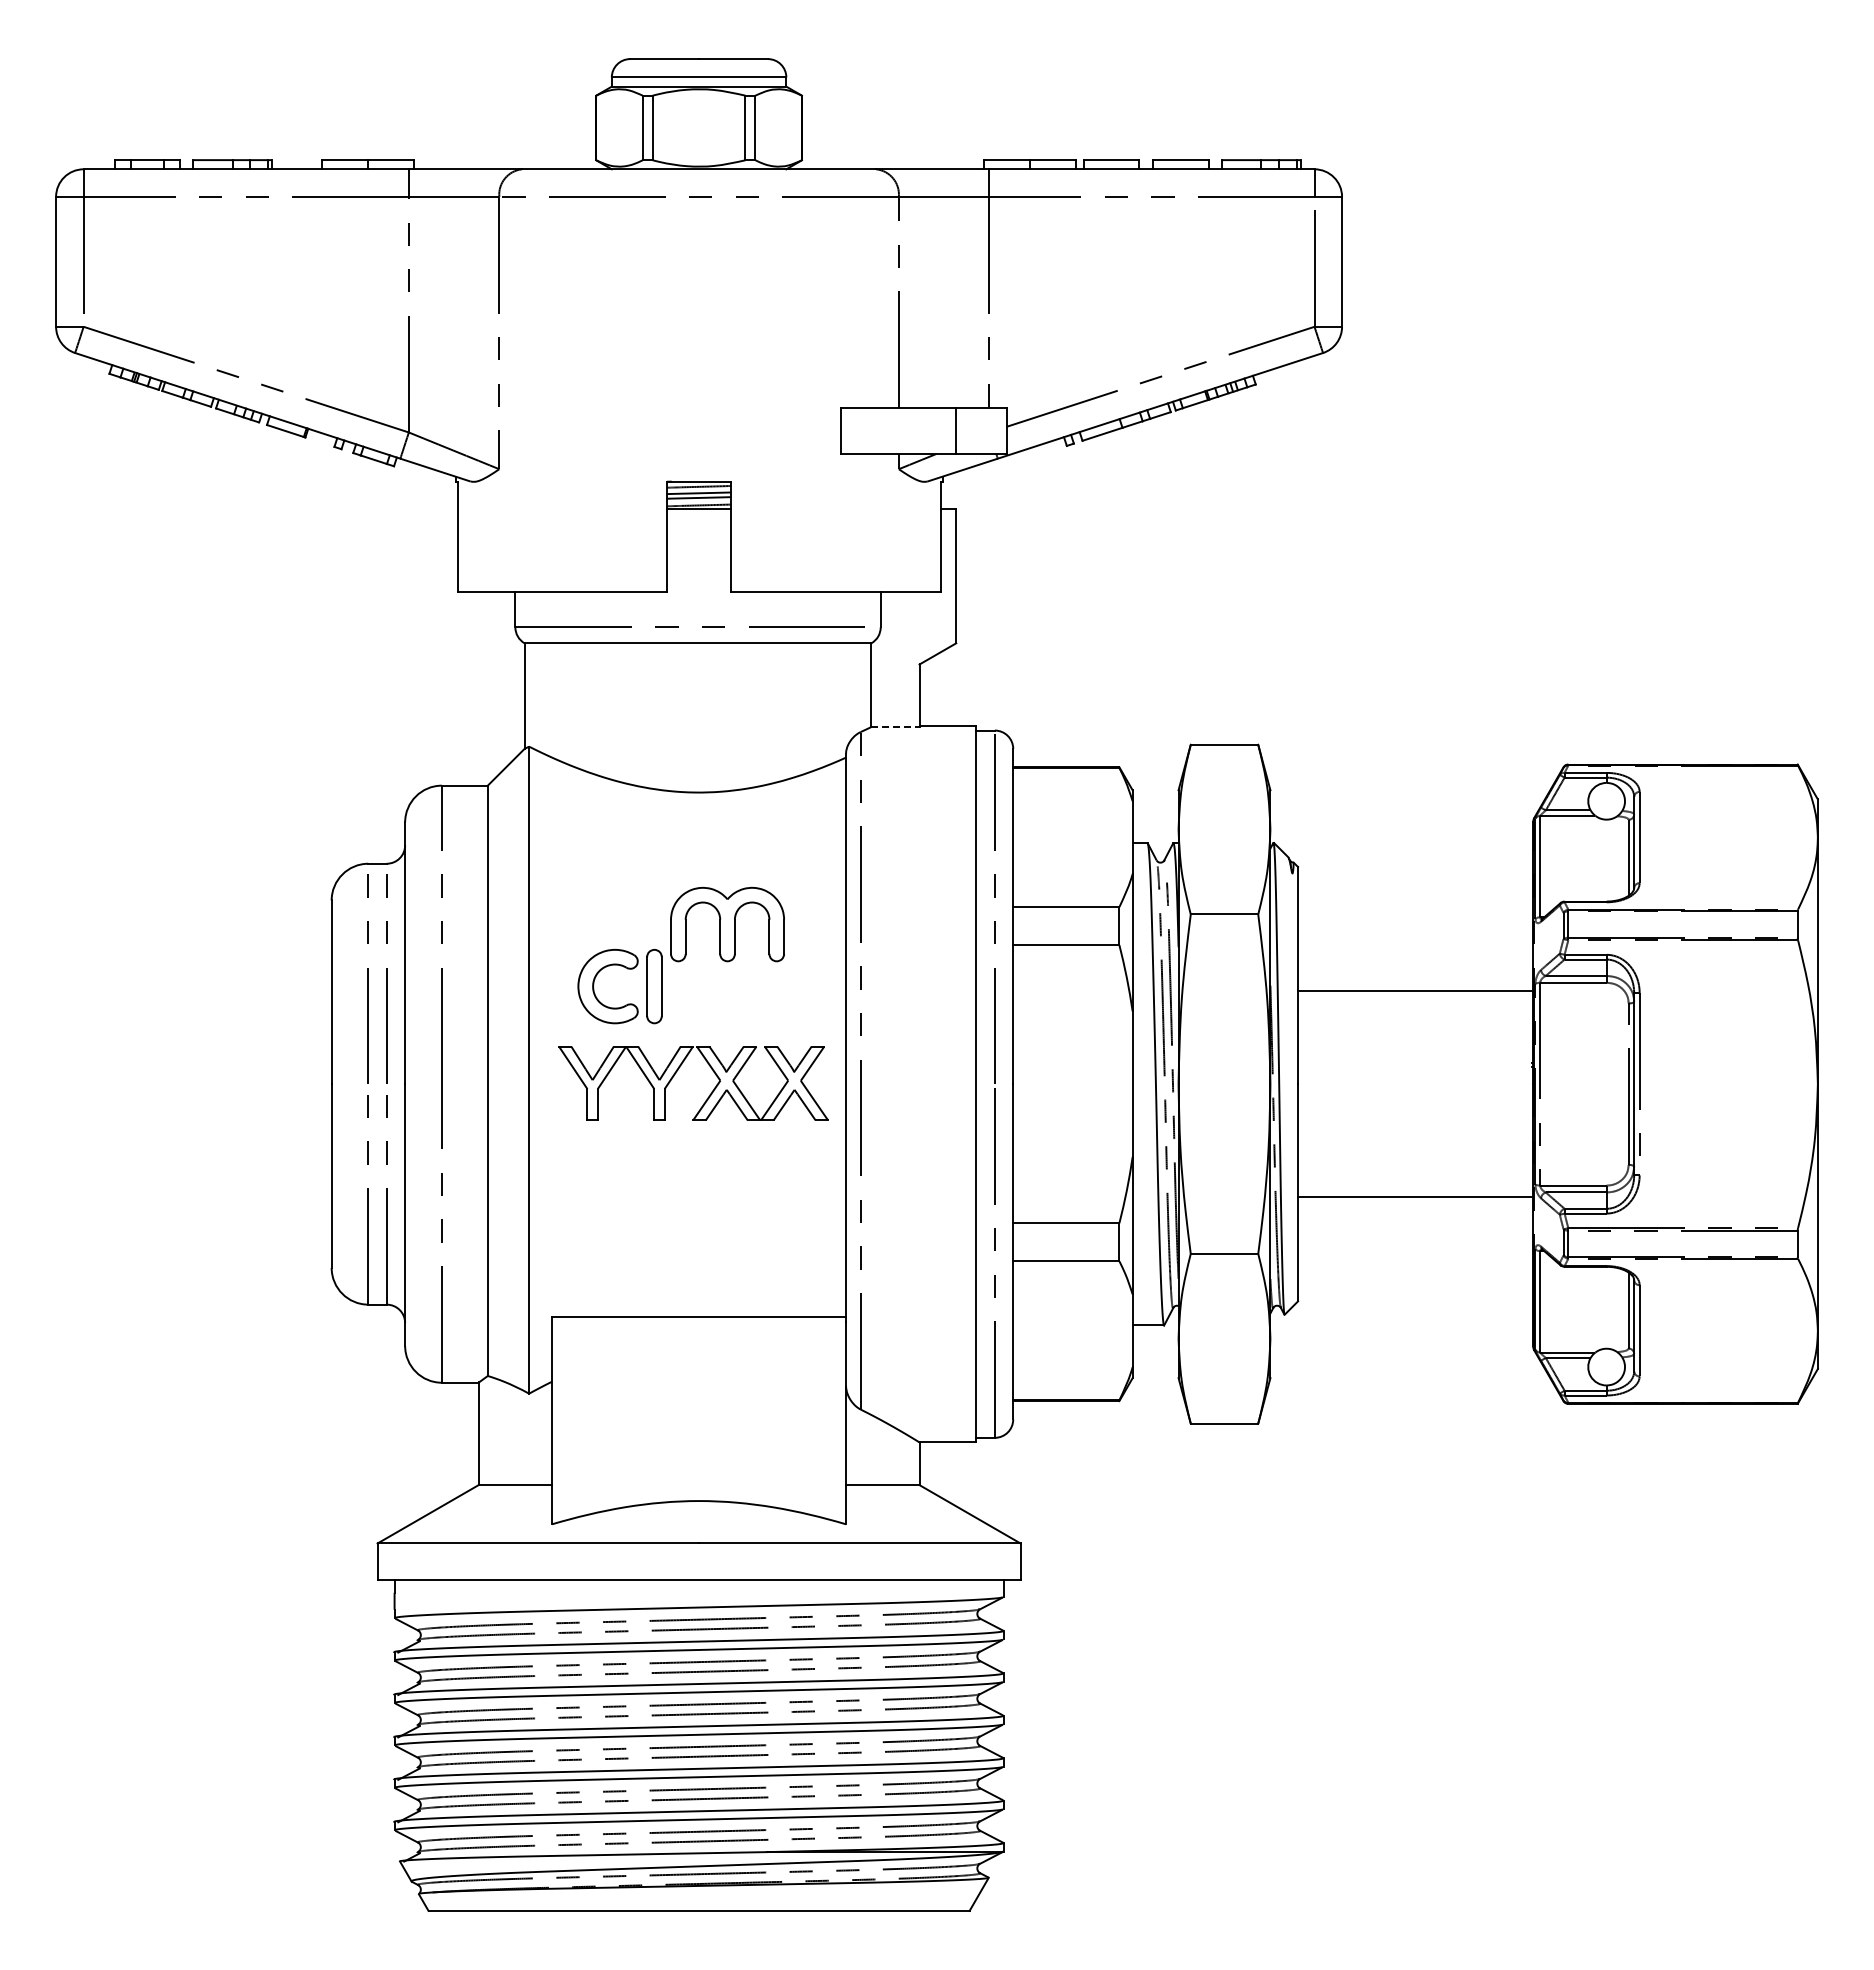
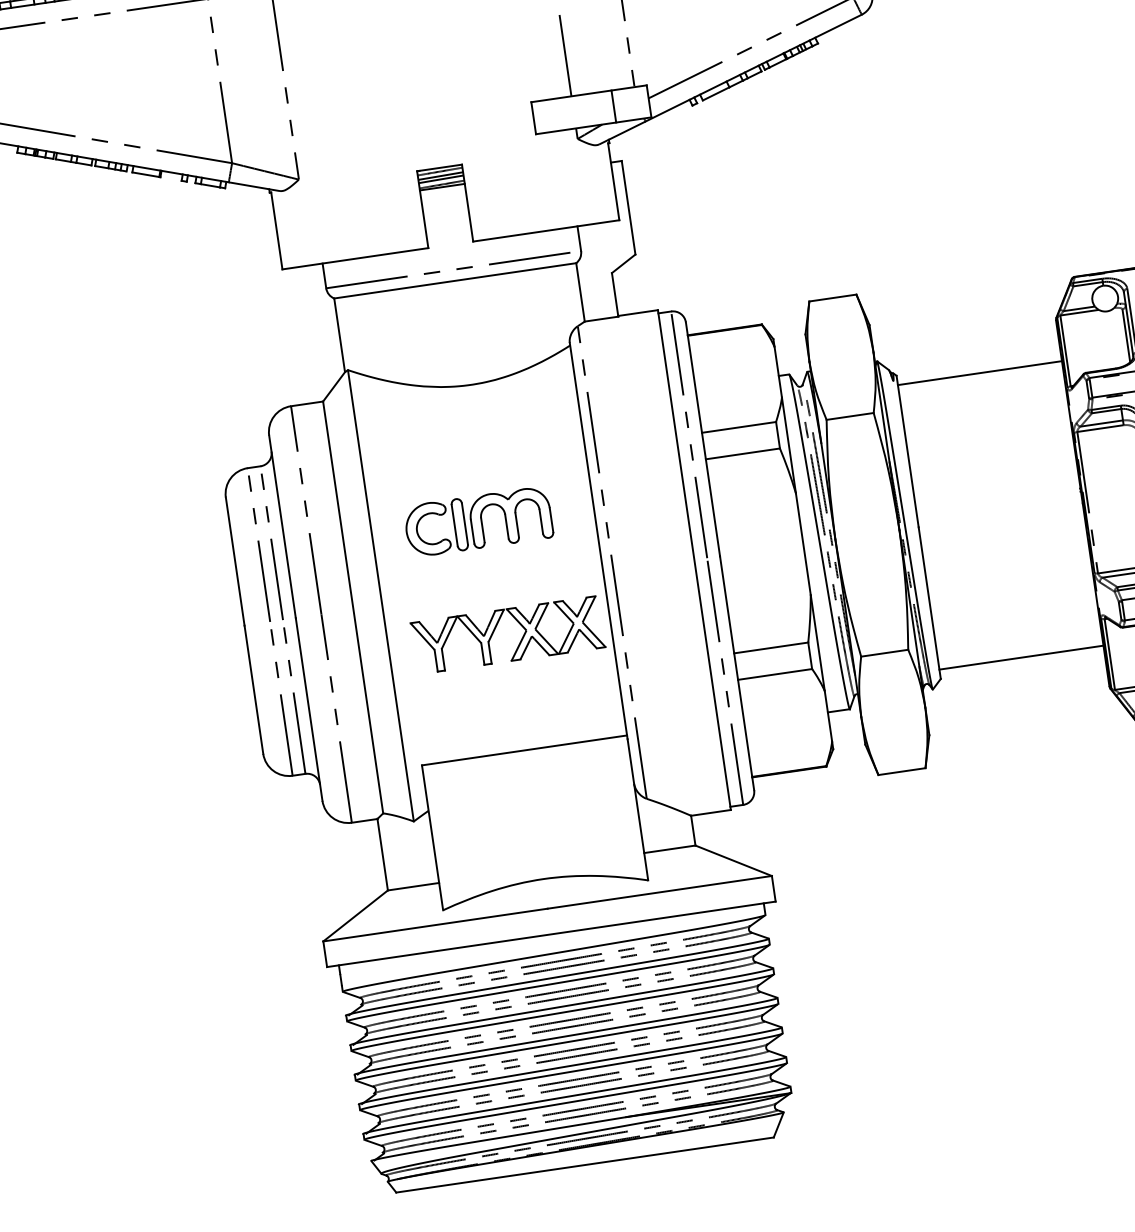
line: (895, 727) -> (601, 319), dashed -> solid
part: (727, 924) -> (510, 517), moved
line: (1415, 991) -> (979, 373), moved
part: (709, 1094) -> (520, 641), moved
line: (1415, 1197) -> (1021, 657), moved

